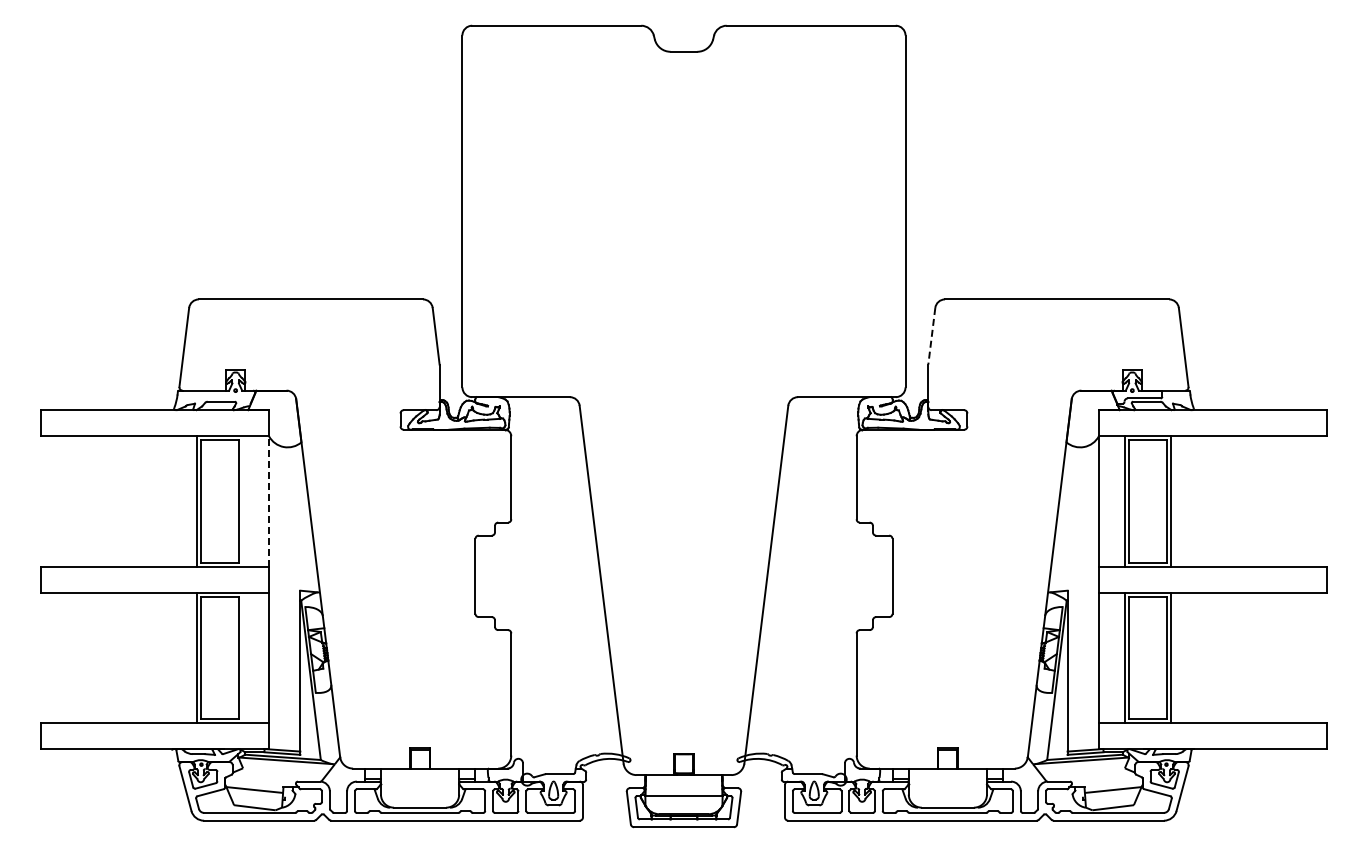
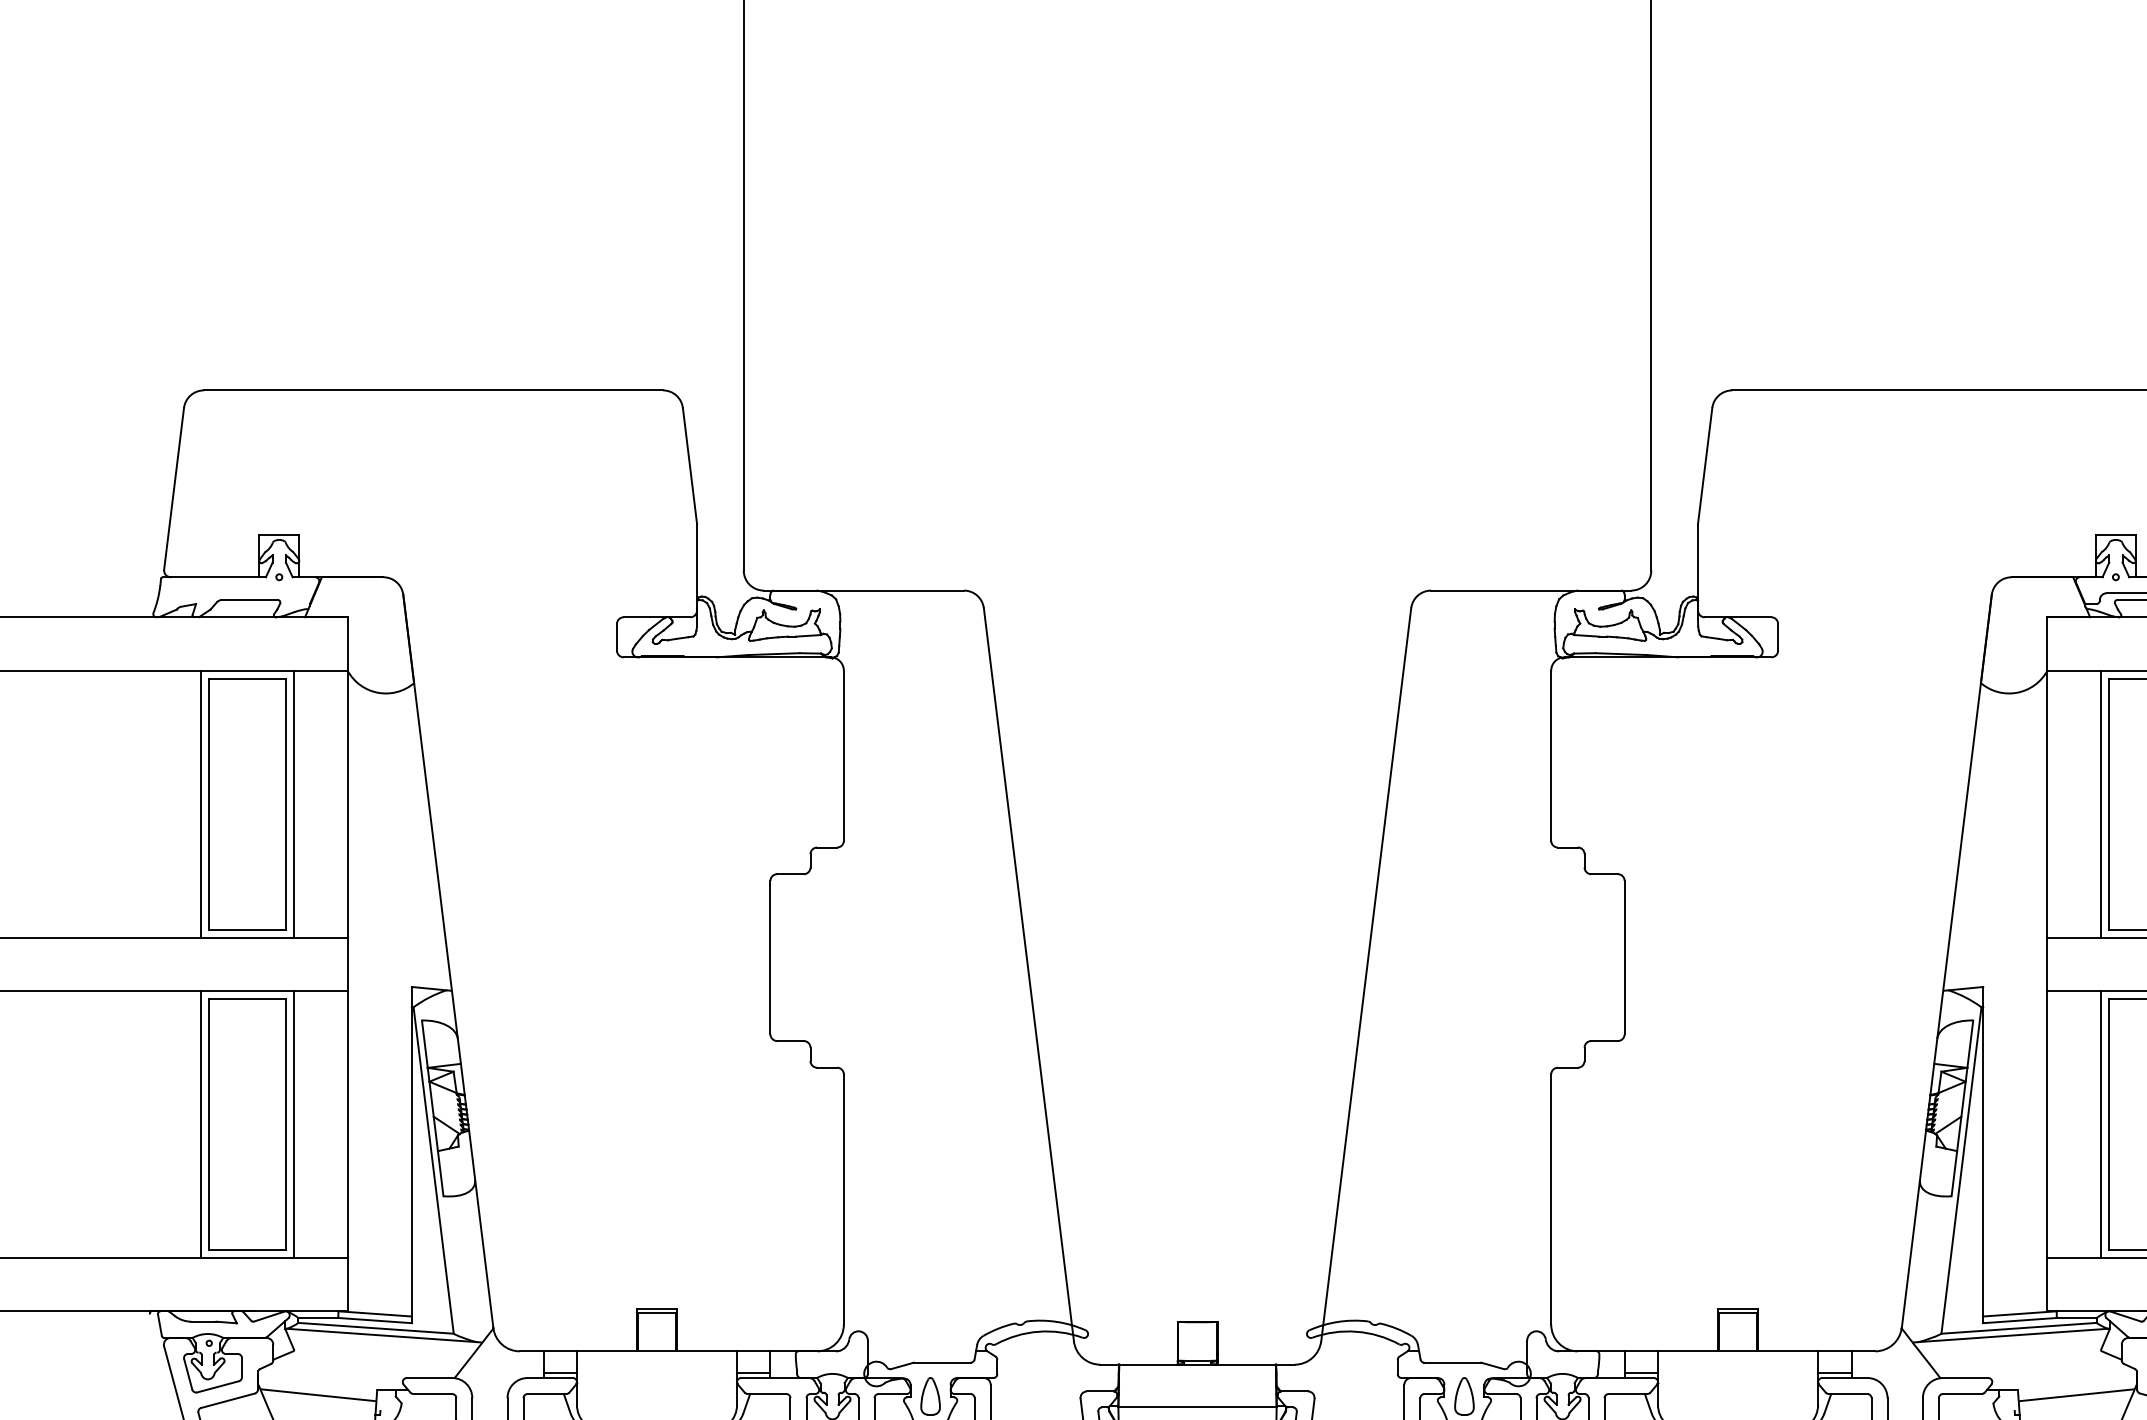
line: (931, 336) -> (1704, 466), dashed -> solid
line: (269, 500) -> (348, 802), dashed -> solid
line: (243, 501) -> (295, 804), added
line: (243, 657) -> (295, 1123), added

